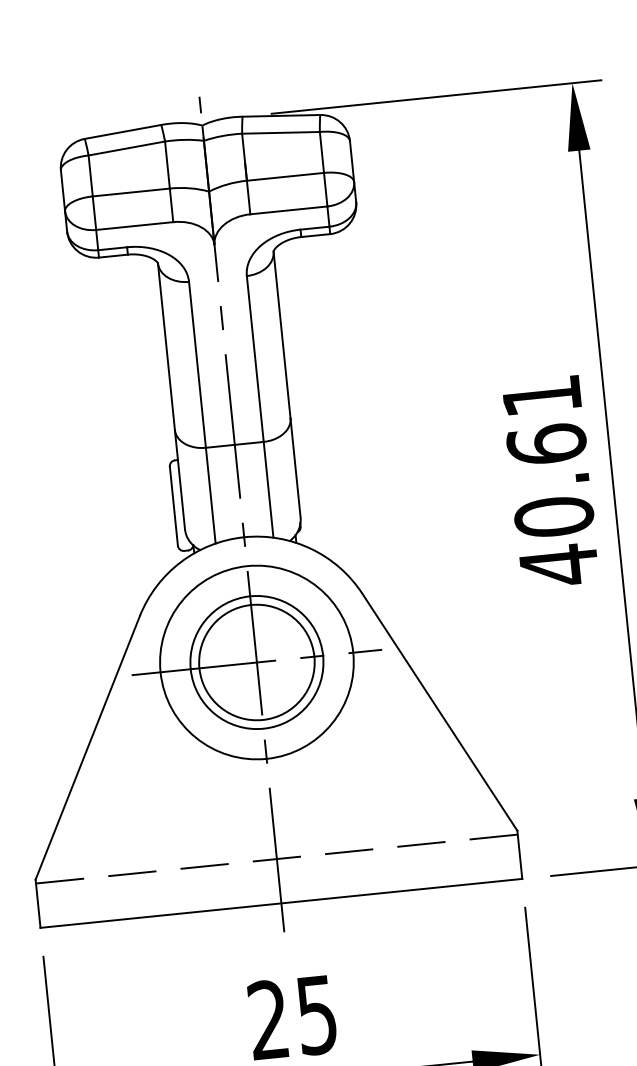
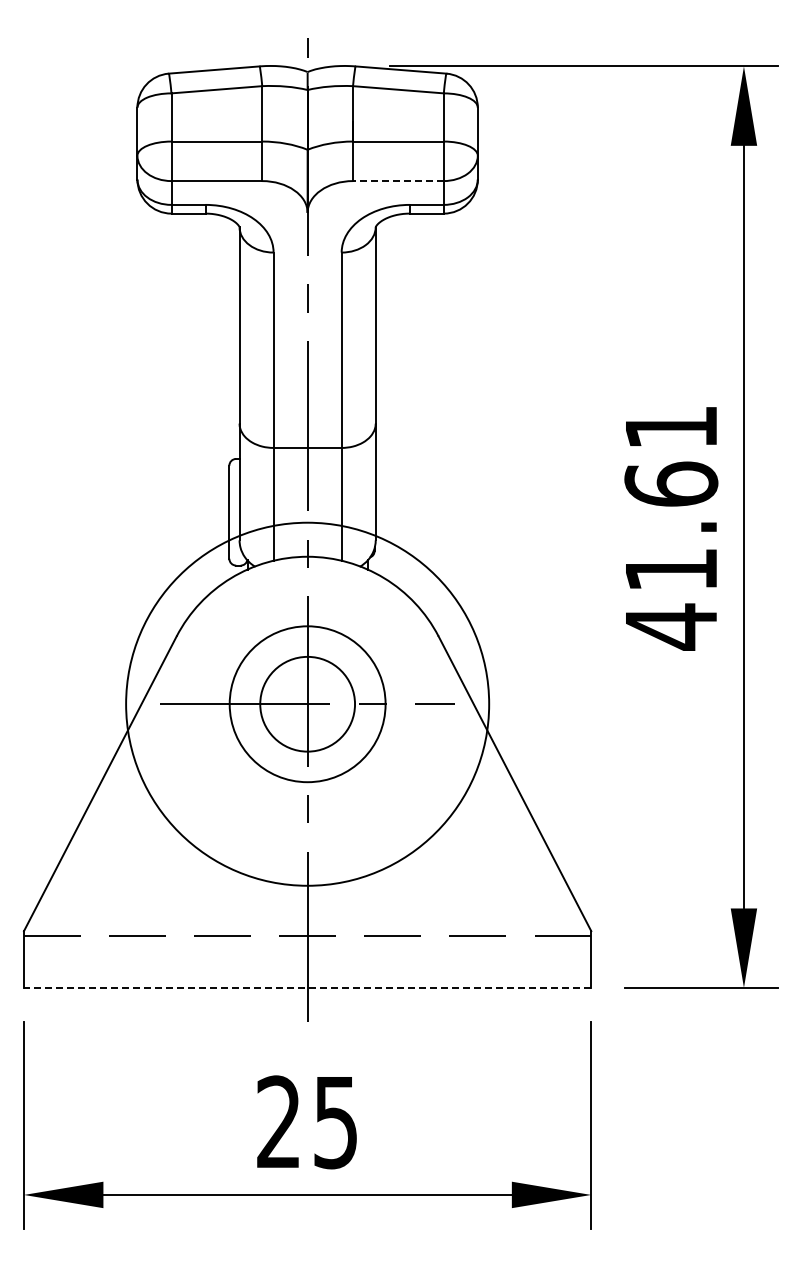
line: (288, 210) -> (397, 181), solid -> dashed
text: (554, 516) -> (671, 569), 40.61 -> 41.61
circle: (256, 661) -> (307, 703), size x0.7
circle: (256, 661) -> (307, 703), size x1.6
line: (281, 903) -> (307, 987), solid -> dashed

